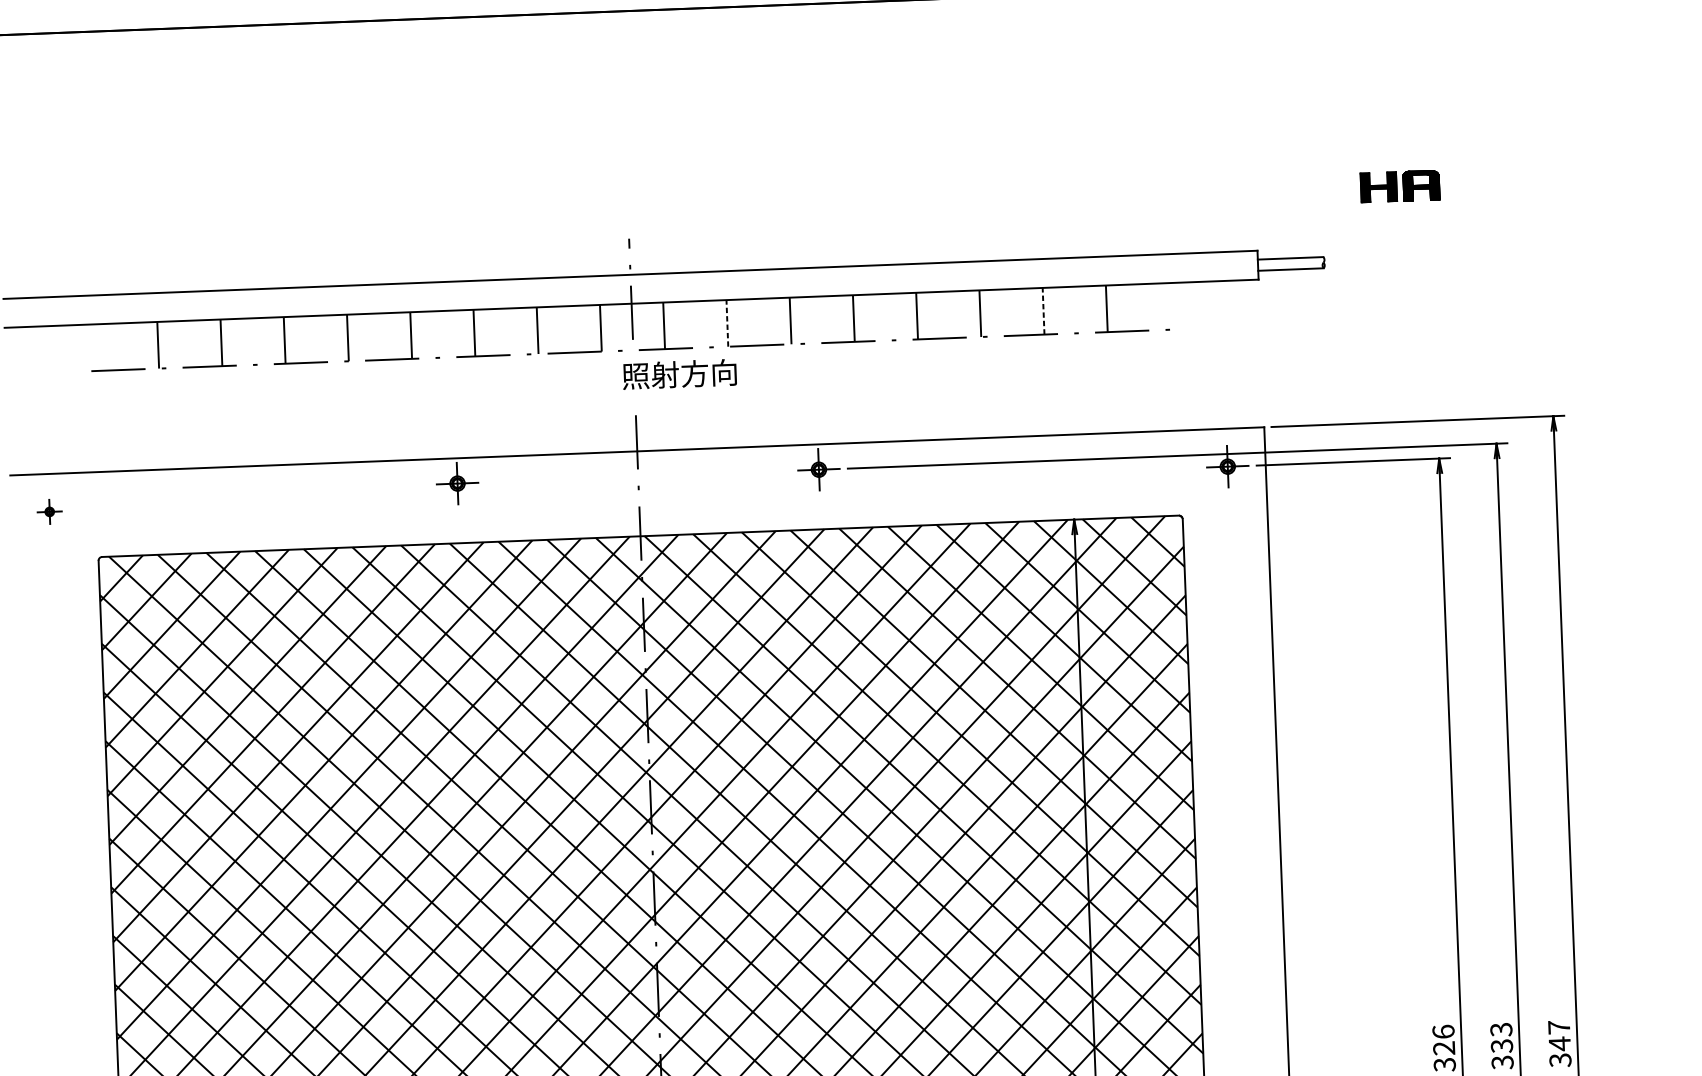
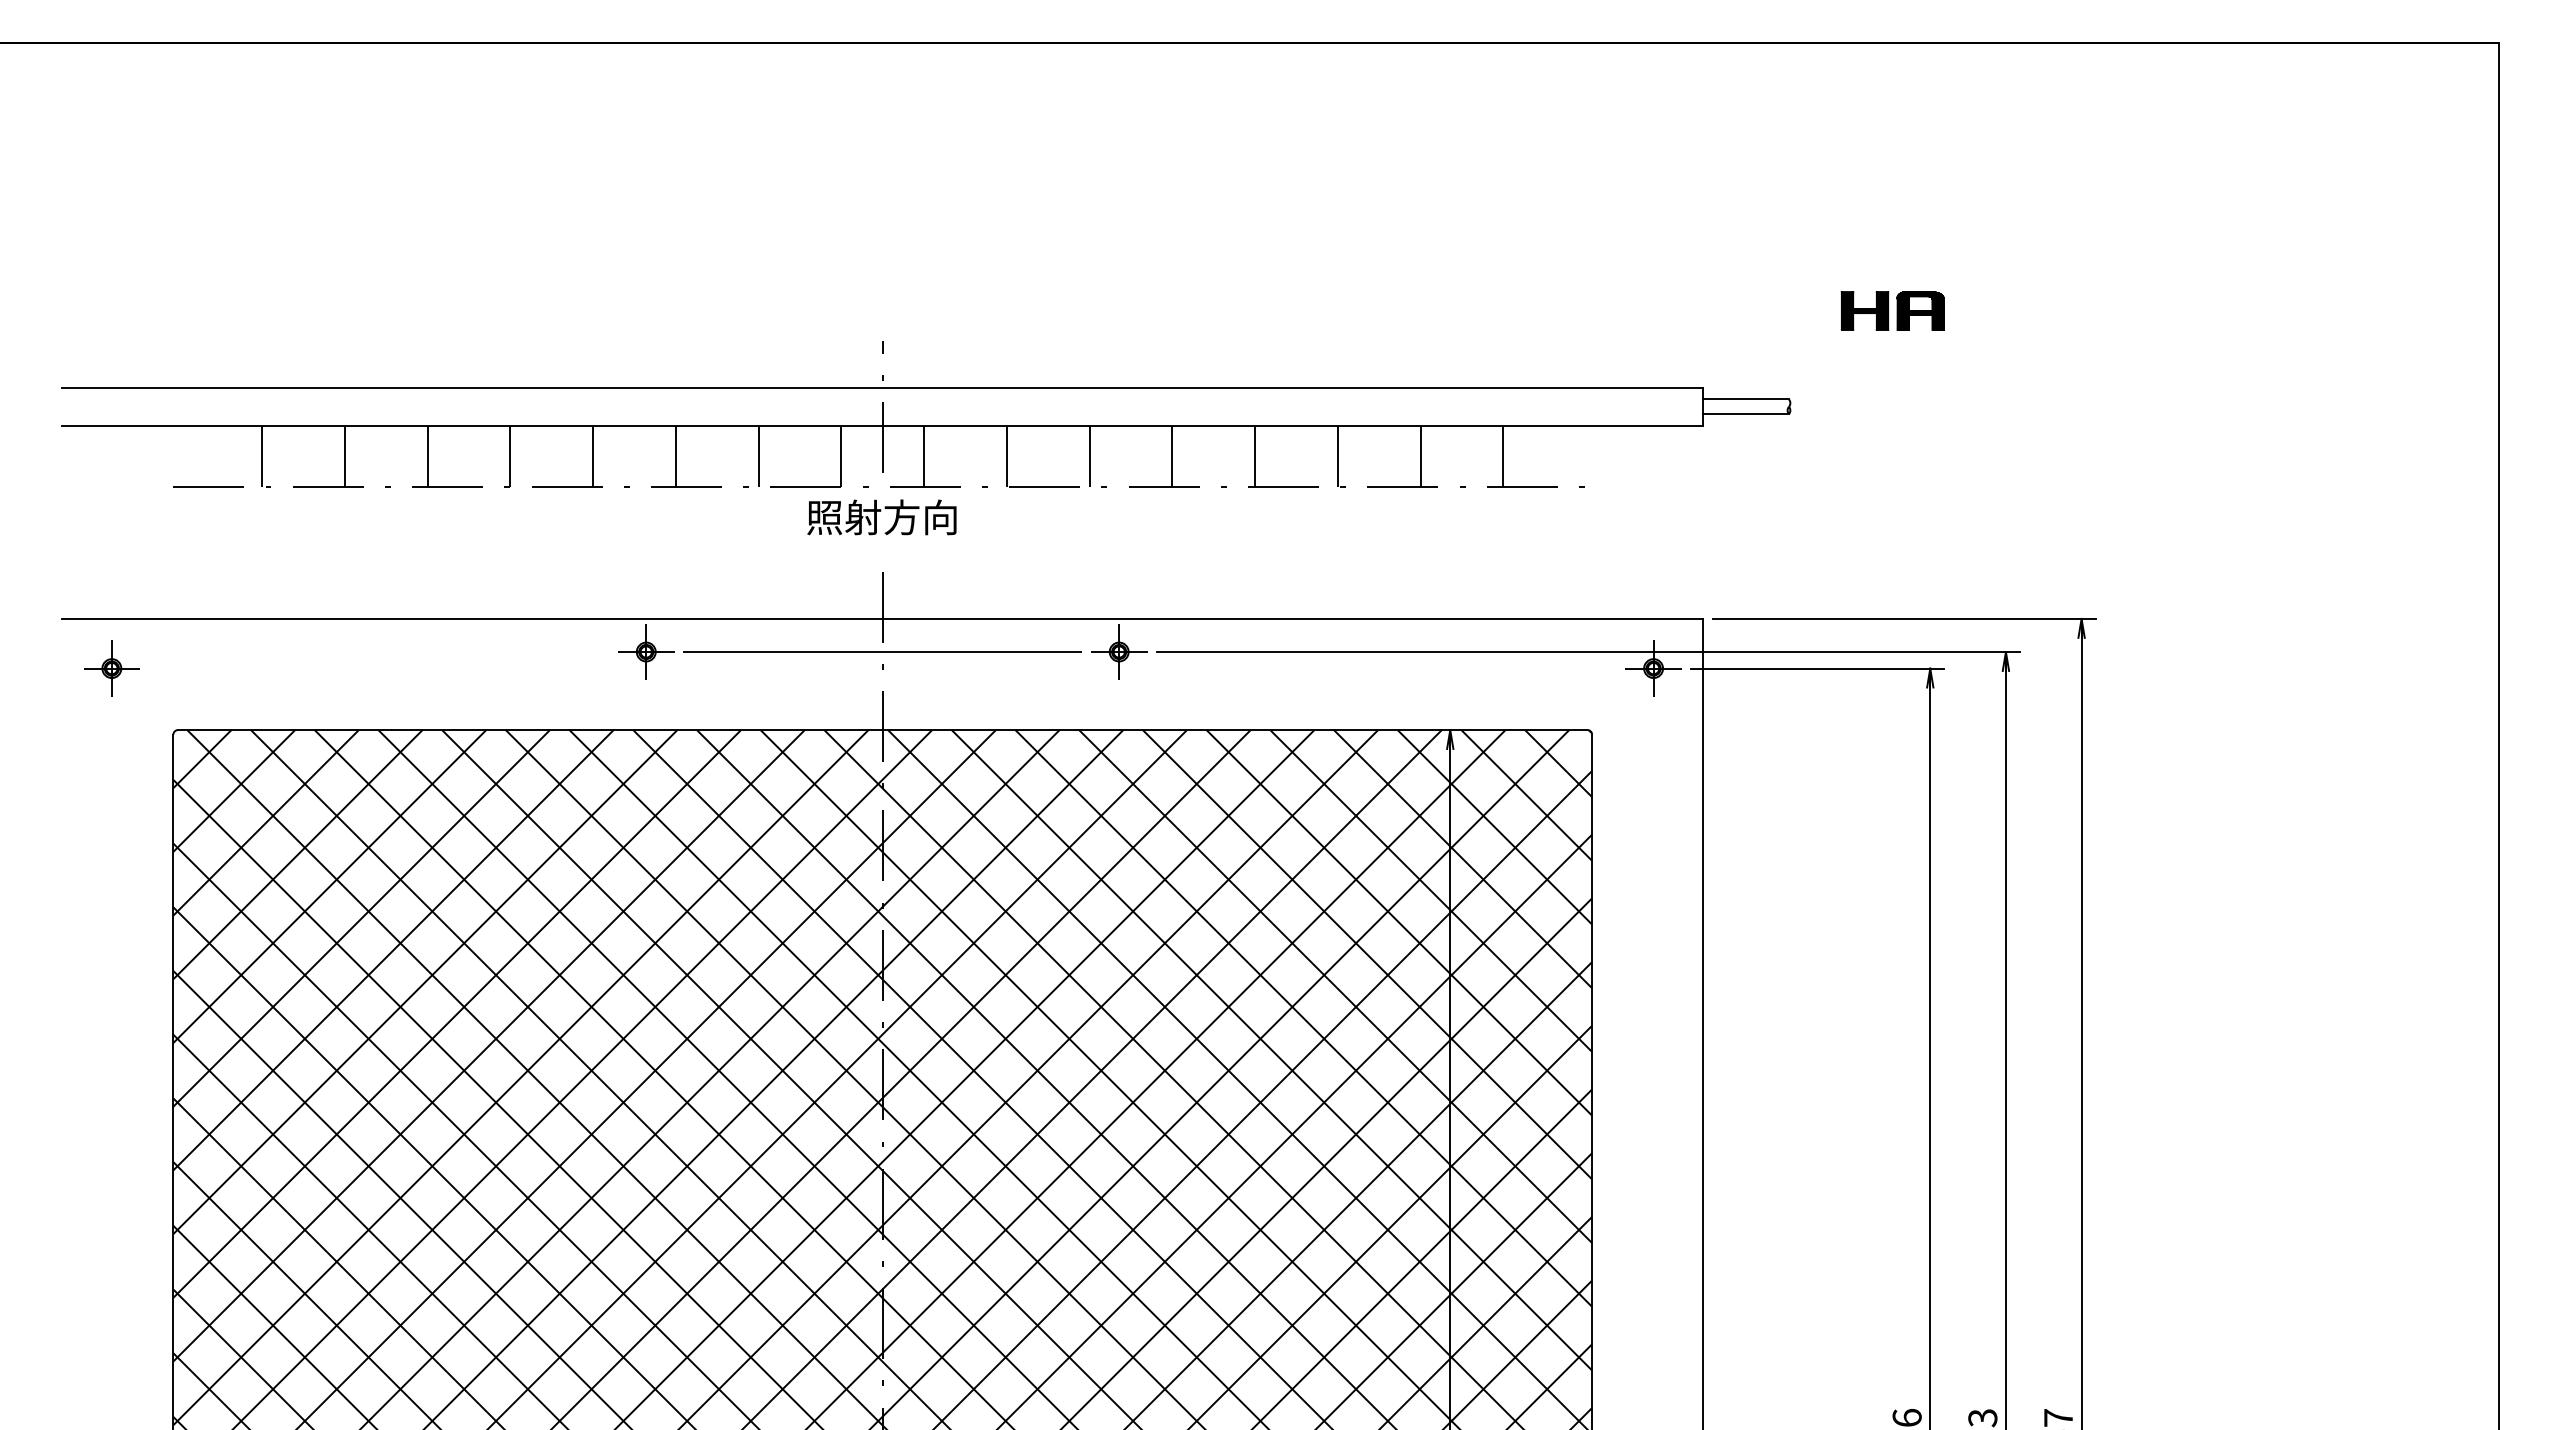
line: (1043, 311) -> (1420, 456), dashed -> solid
line: (727, 323) -> (1006, 456), dashed -> solid
text: (679, 374) -> (881, 517), moved
line: (638, 477) -> (882, 652), added
part: (49, 511) -> (111, 668), size x1.67

